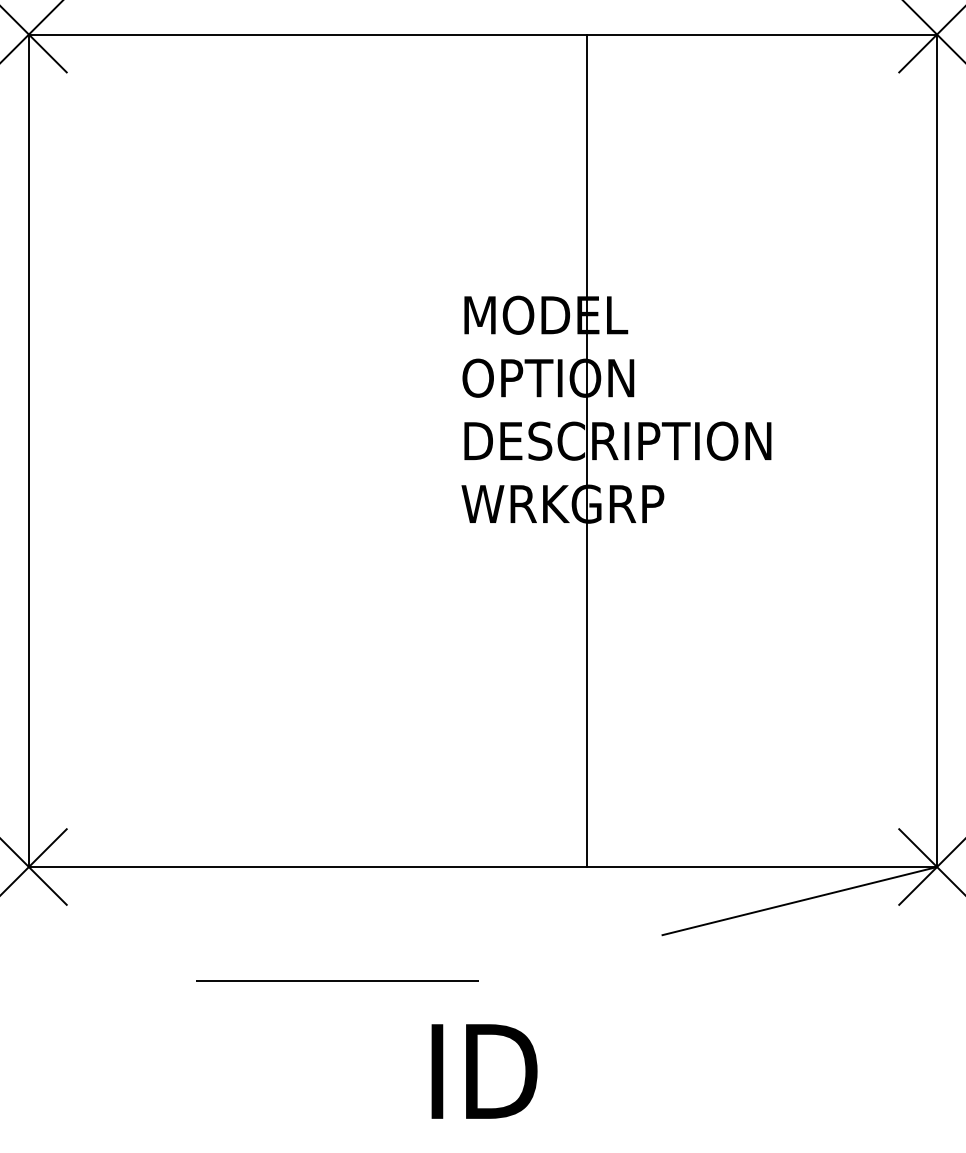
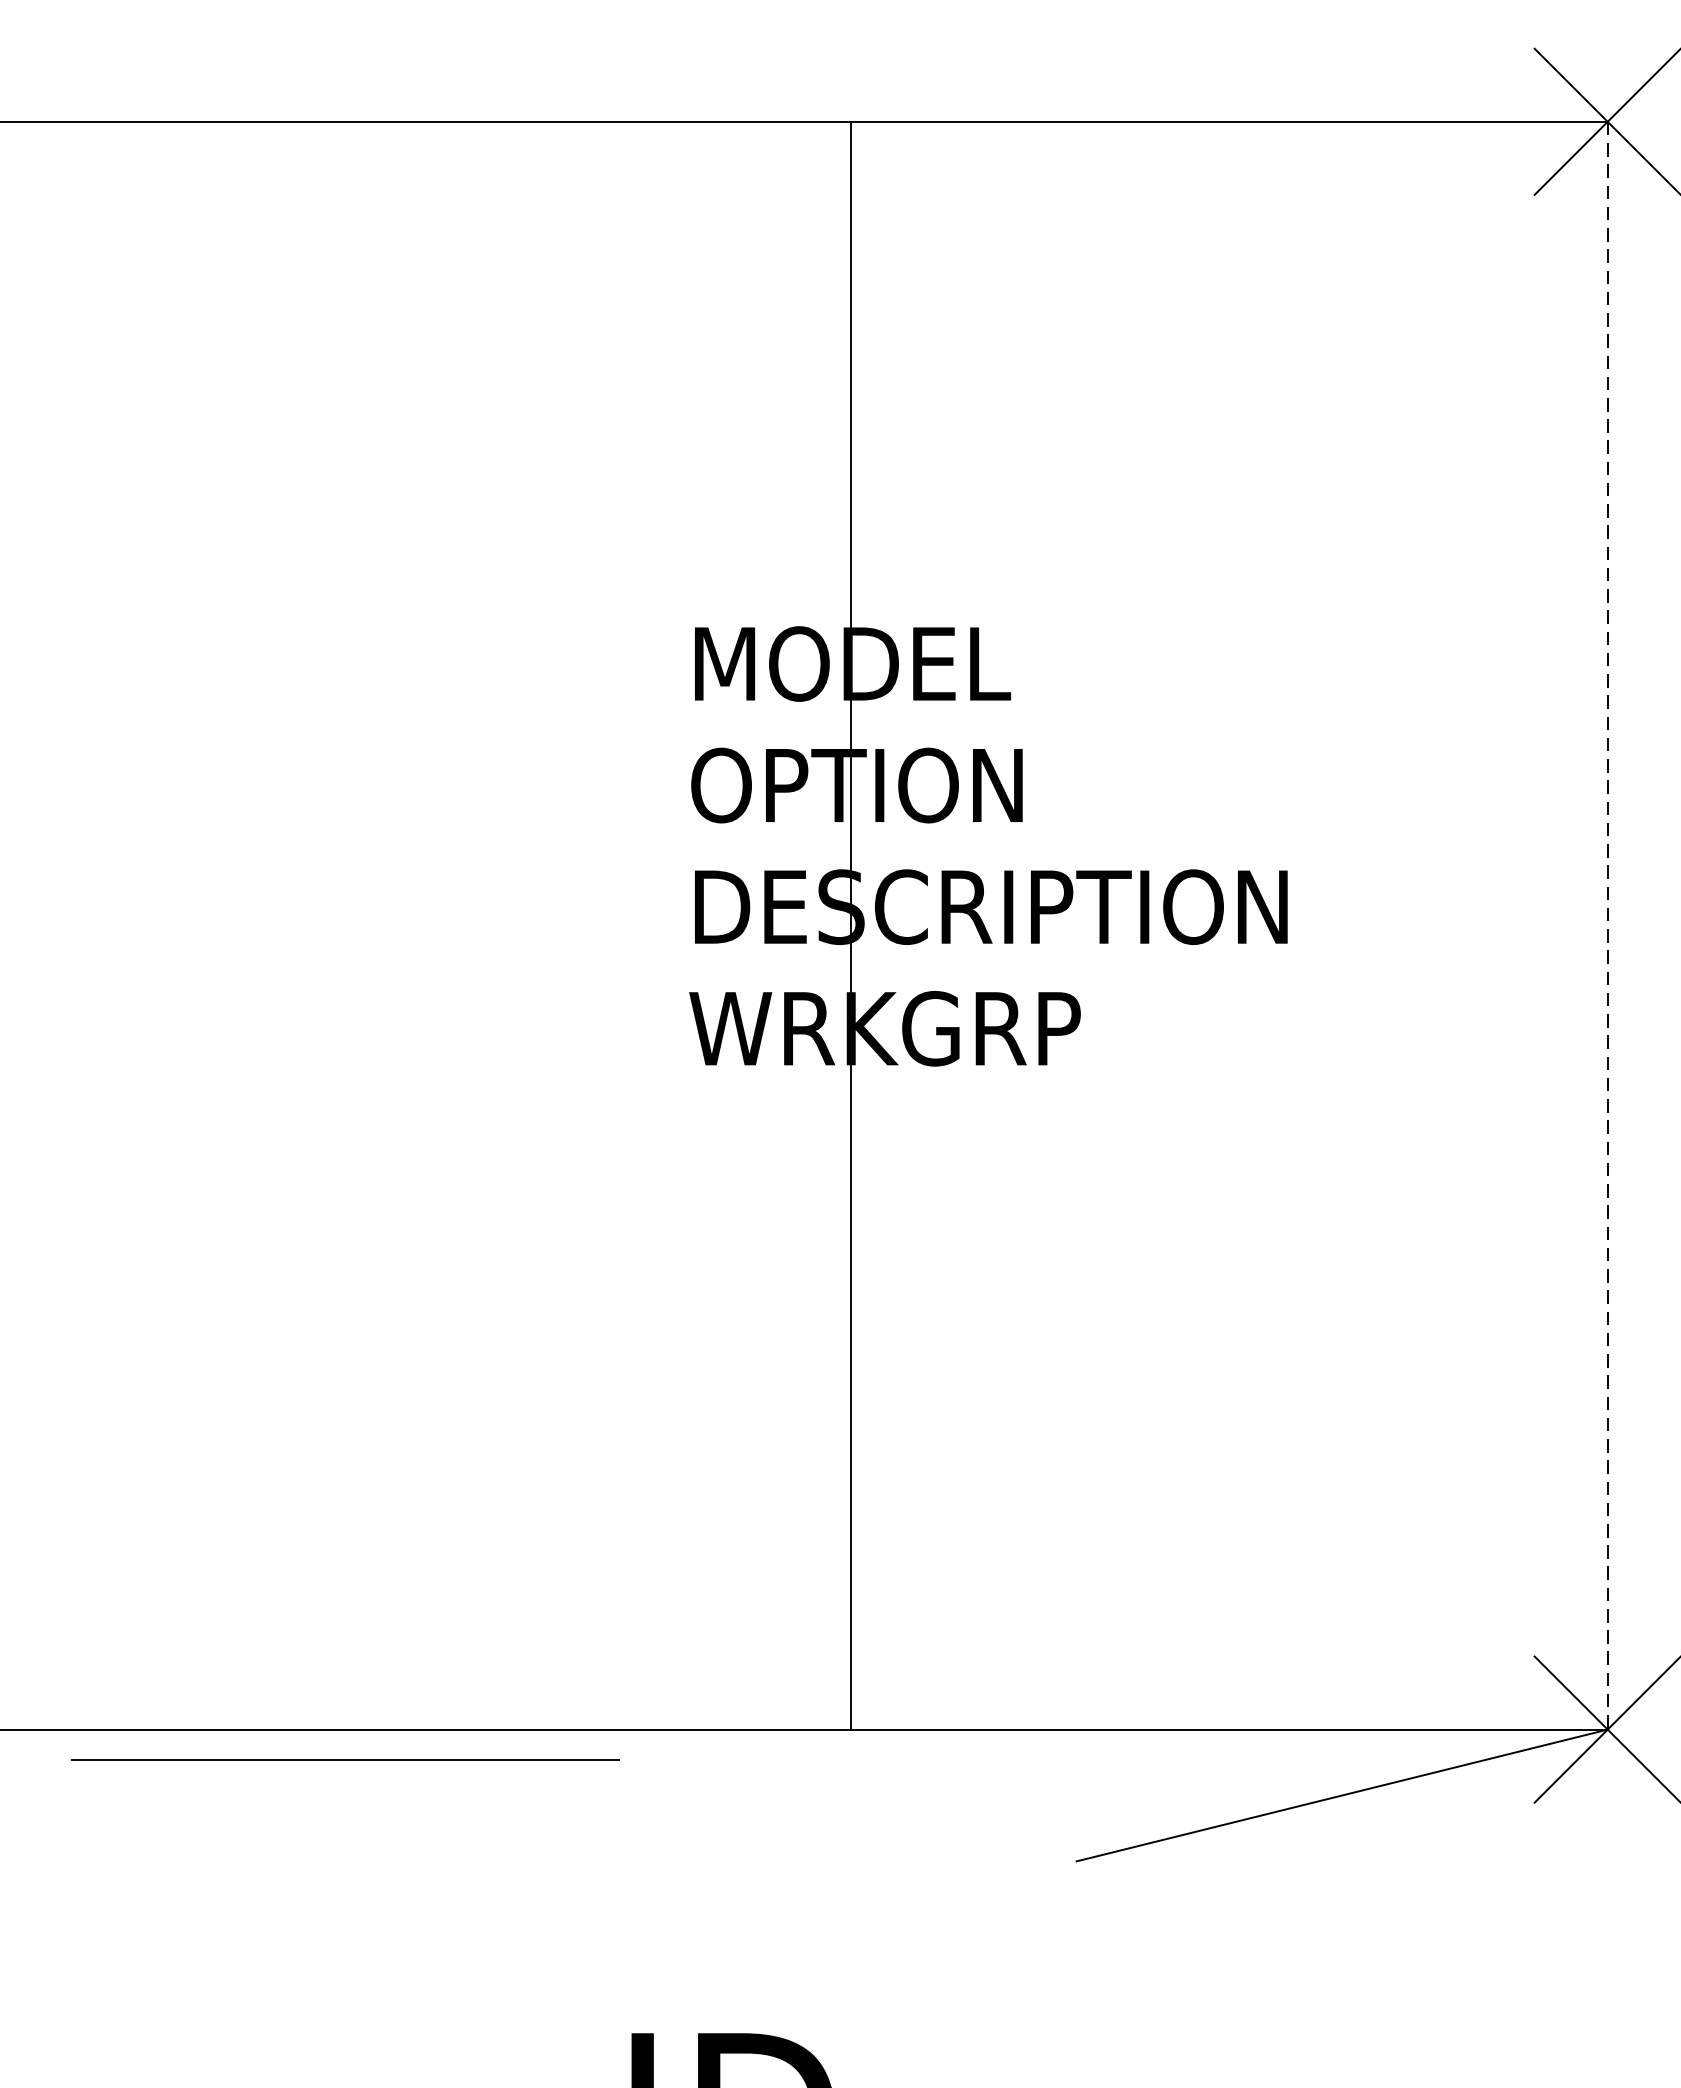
line: (587, 450) -> (851, 925), moved
line: (937, 451) -> (1608, 927), solid -> dashed
line: (337, 980) -> (345, 1759), moved

